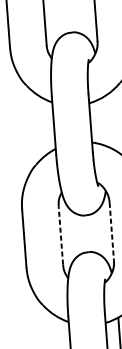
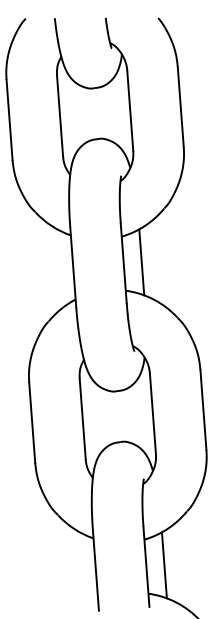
line: (103, 122) -> (141, 262), added
line: (111, 232) -> (152, 414), dashed -> solid
line: (60, 235) -> (82, 418), dashed -> solid

